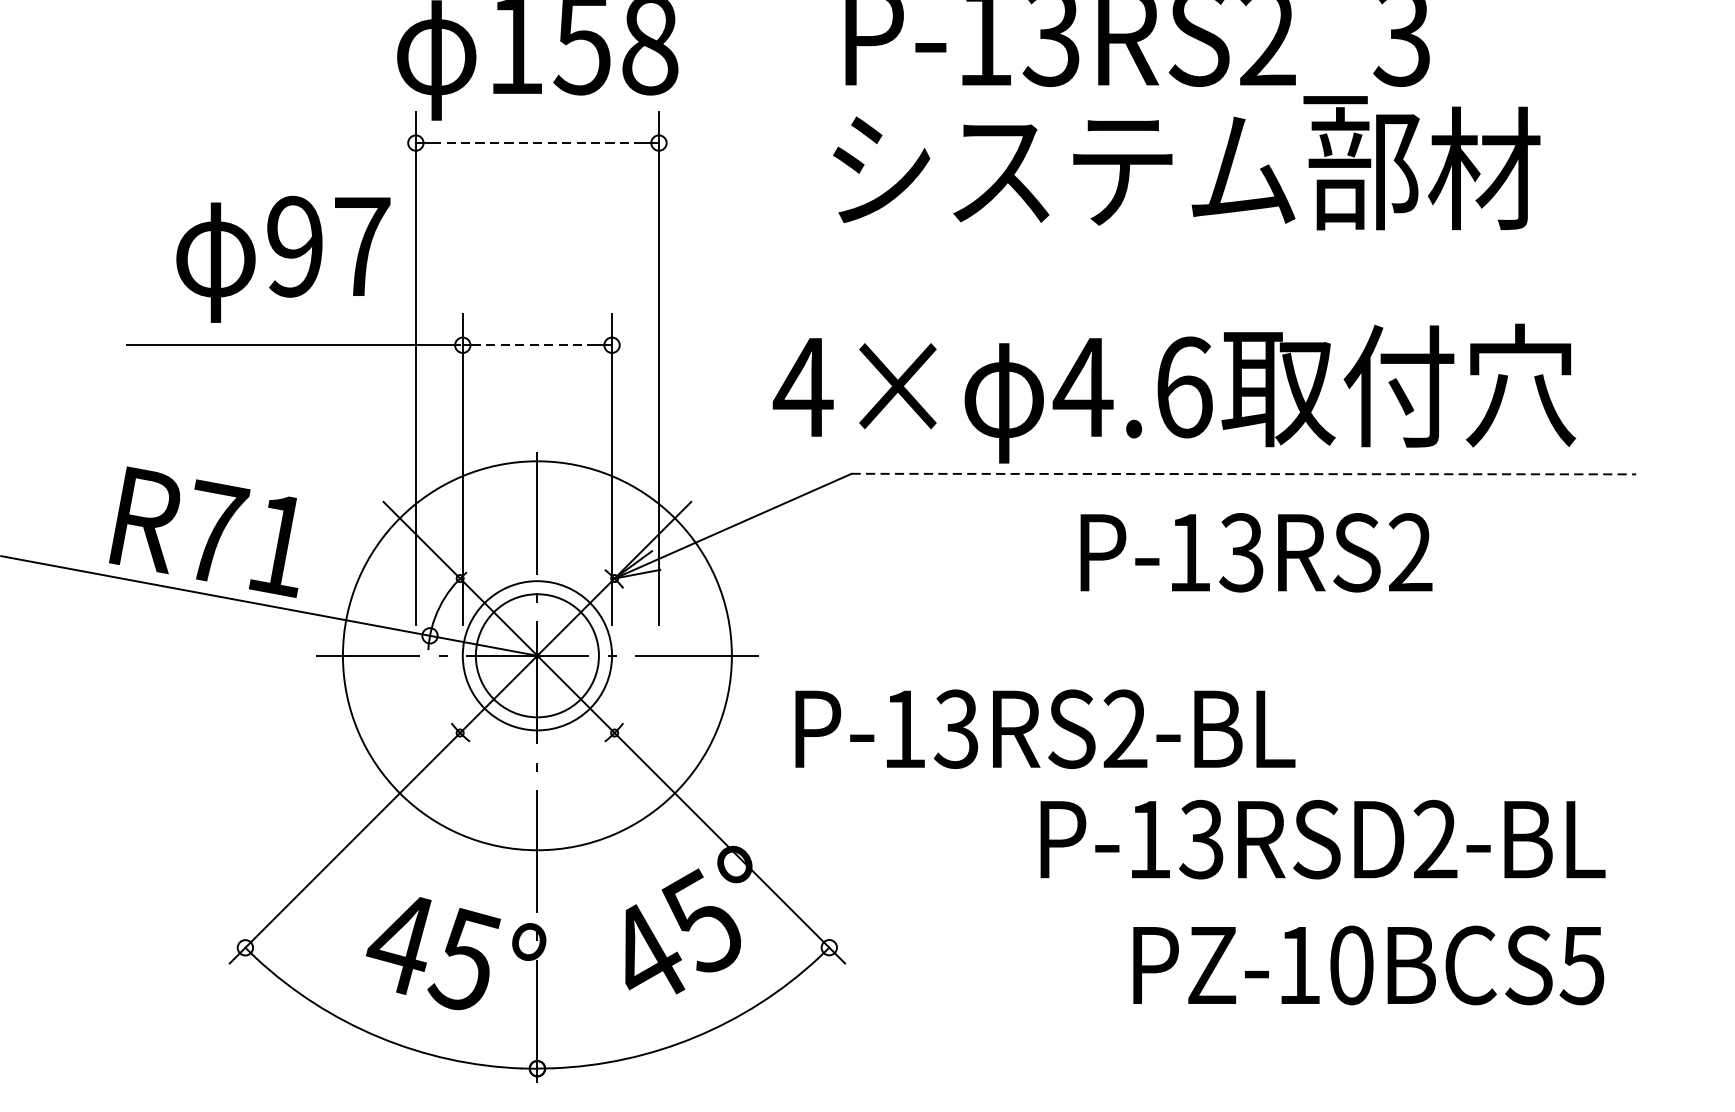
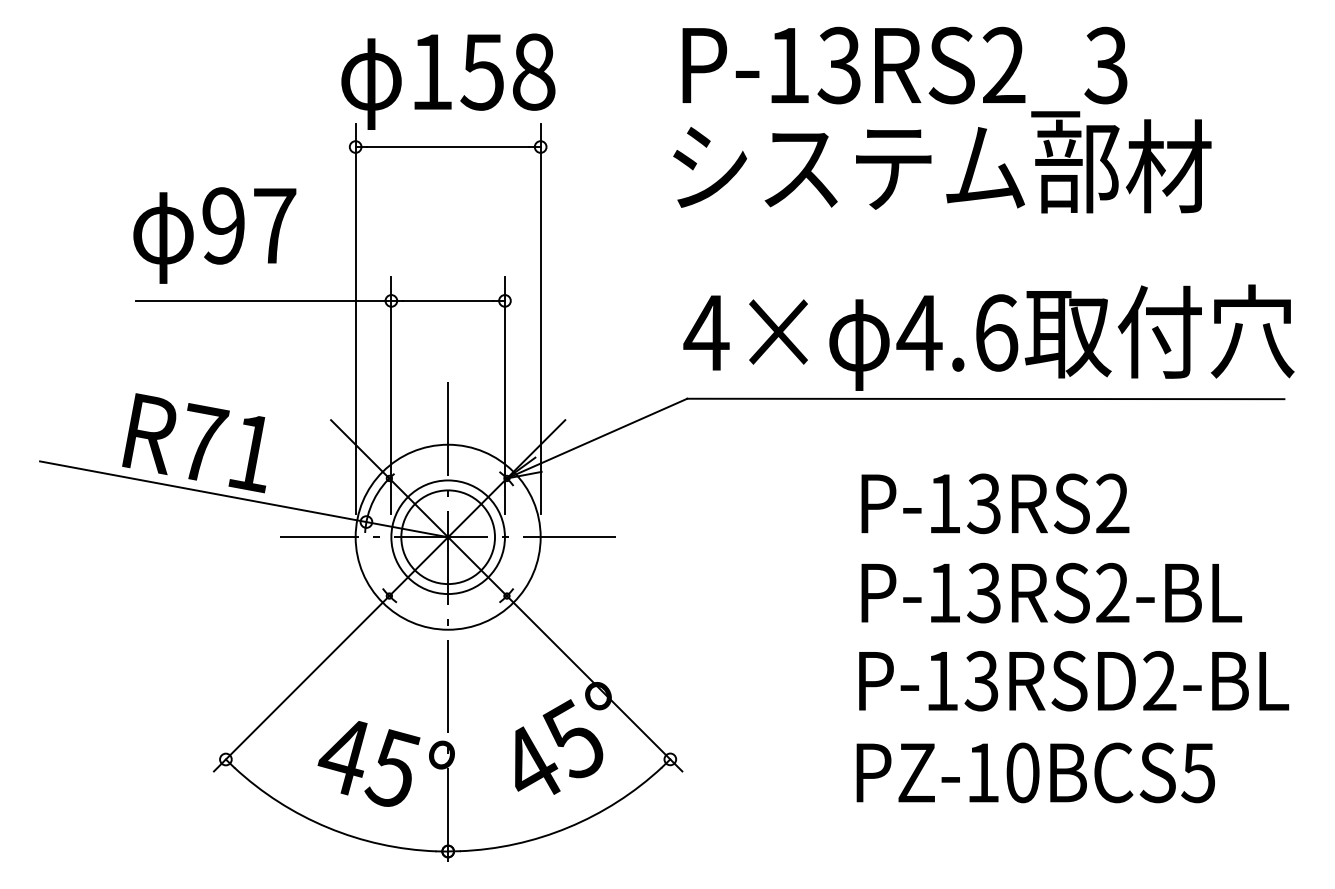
line: (537, 143) -> (448, 147), dashed -> solid
text: (282, 259) -> (214, 235), moved
line: (536, 344) -> (447, 300), dashed -> solid
text: (1173, 393) -> (988, 337), moved
line: (1243, 473) -> (985, 398), dashed -> solid
text: (1256, 552) -> (995, 503), moved
circle: (536, 654) -> (447, 536), size x0.62
text: (1045, 728) -> (1051, 592), moved
text: (1323, 840) -> (1074, 681), moved
text: (1368, 964) -> (1035, 772), moved

